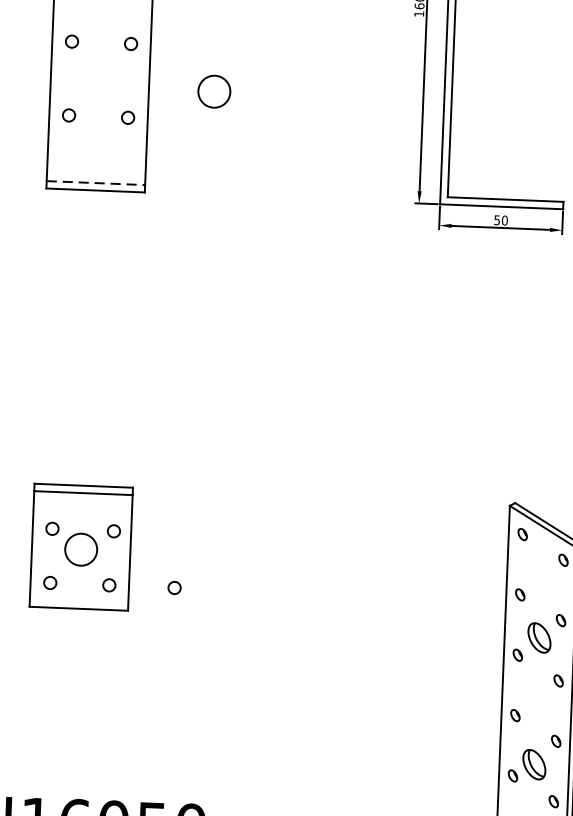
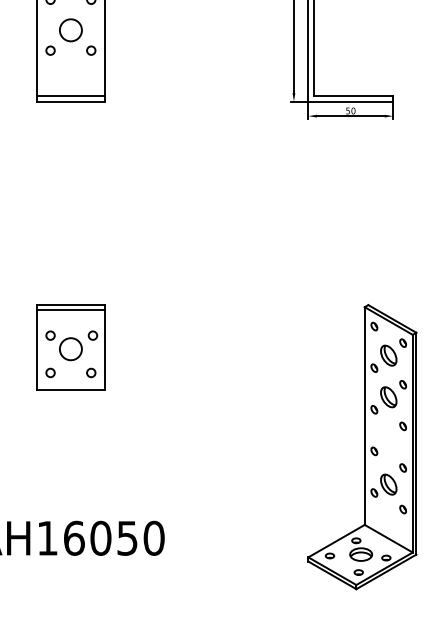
circle: (213, 91) -> (70, 30), moved
line: (95, 183) -> (70, 96), dashed -> solid
part: (541, 577) -> (388, 355), added
circle: (174, 587) -> (136, 372), removed

